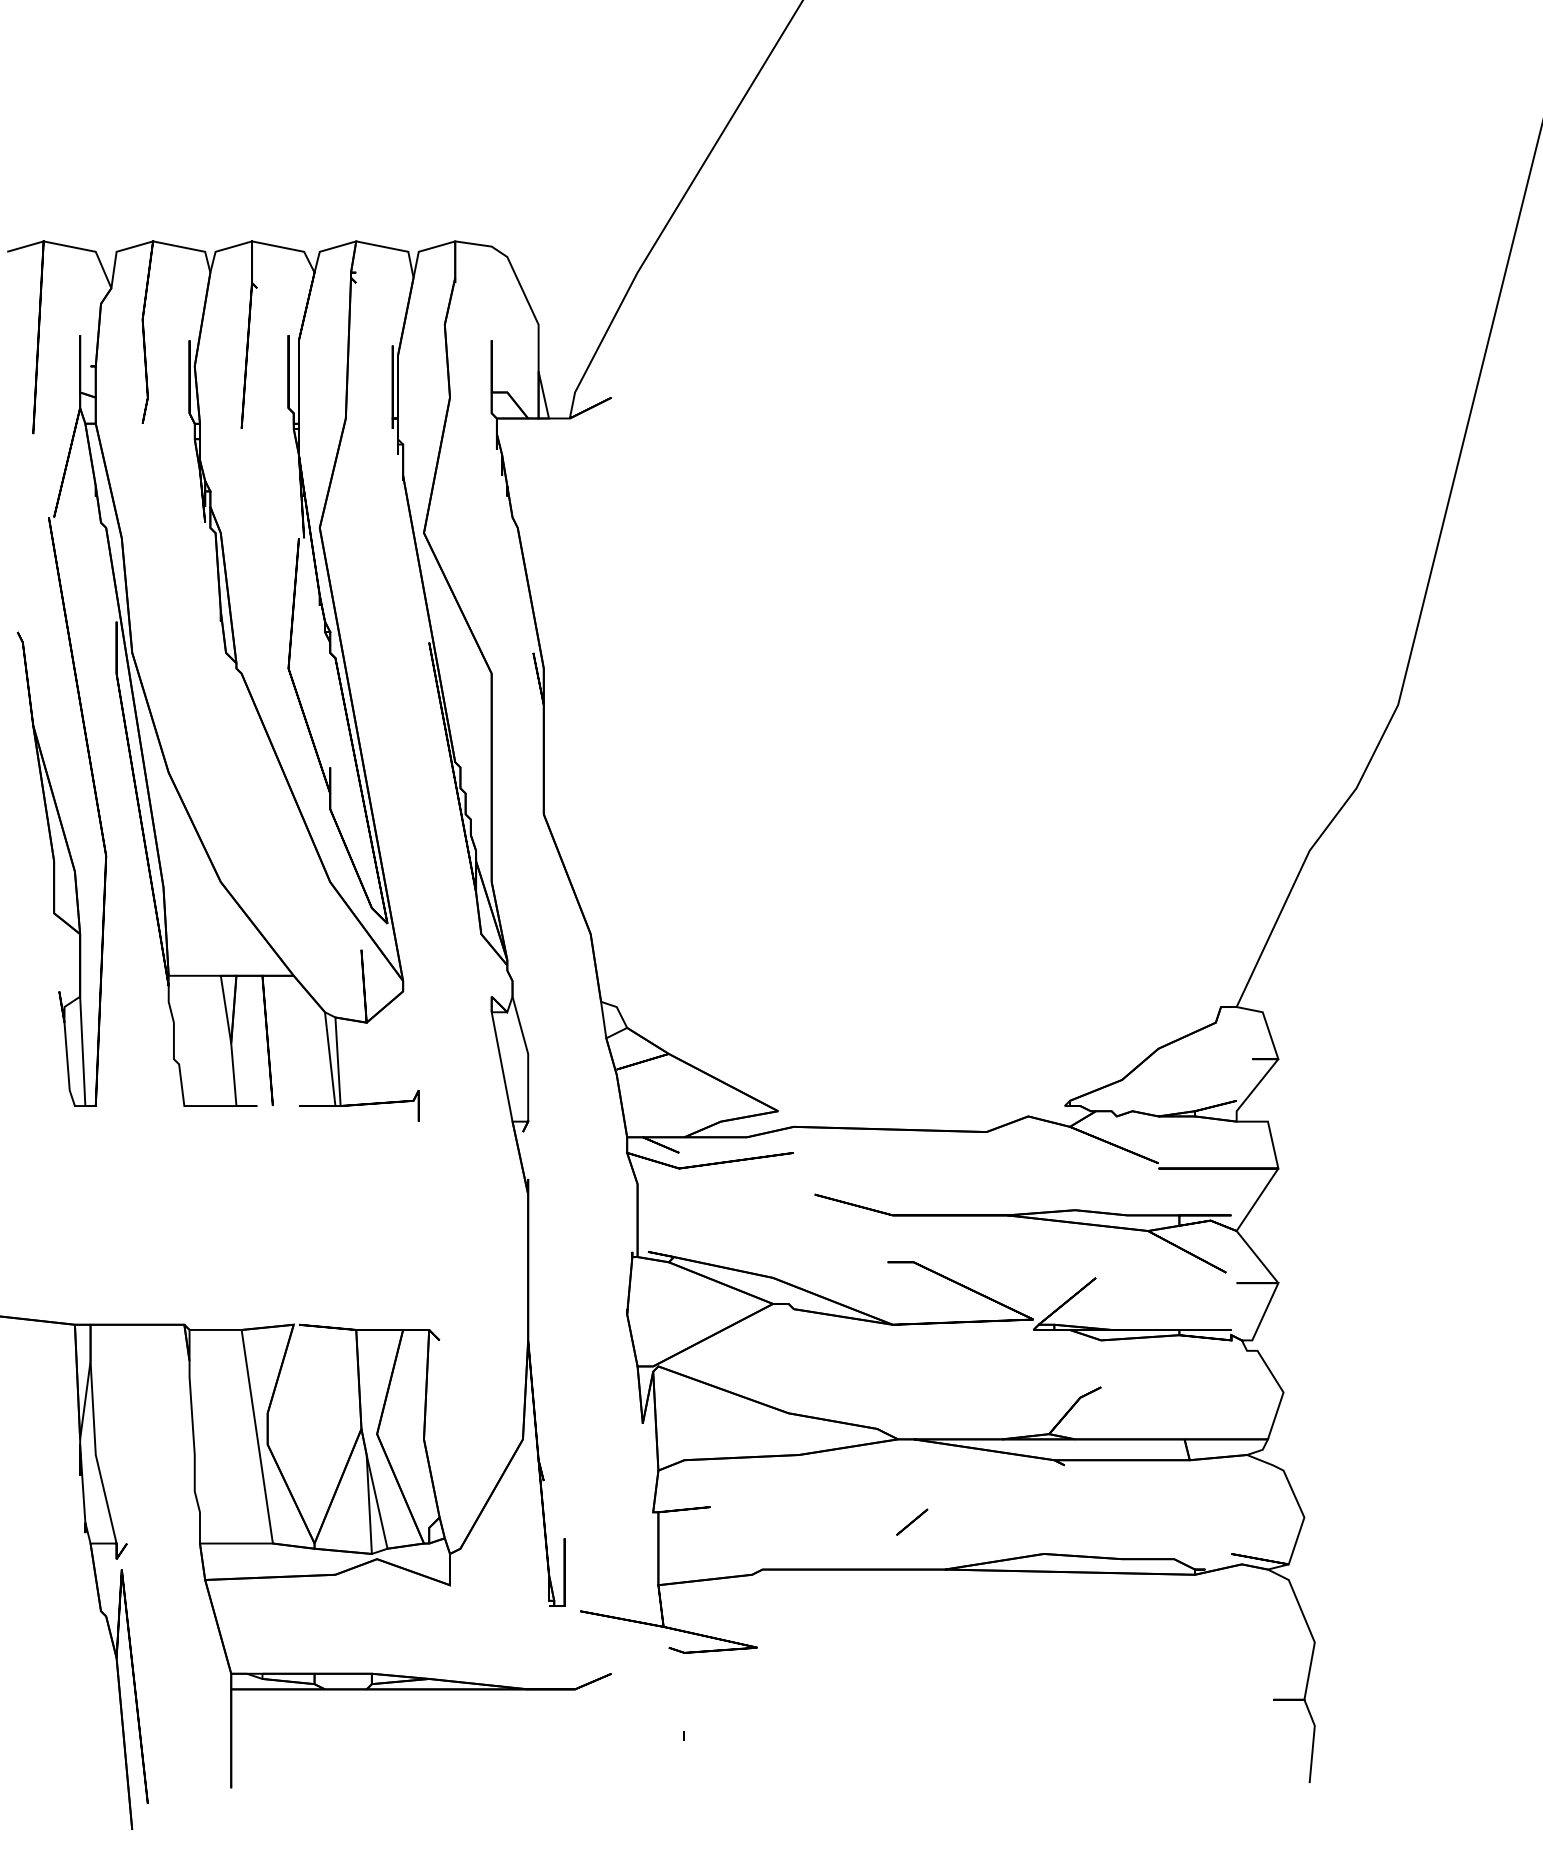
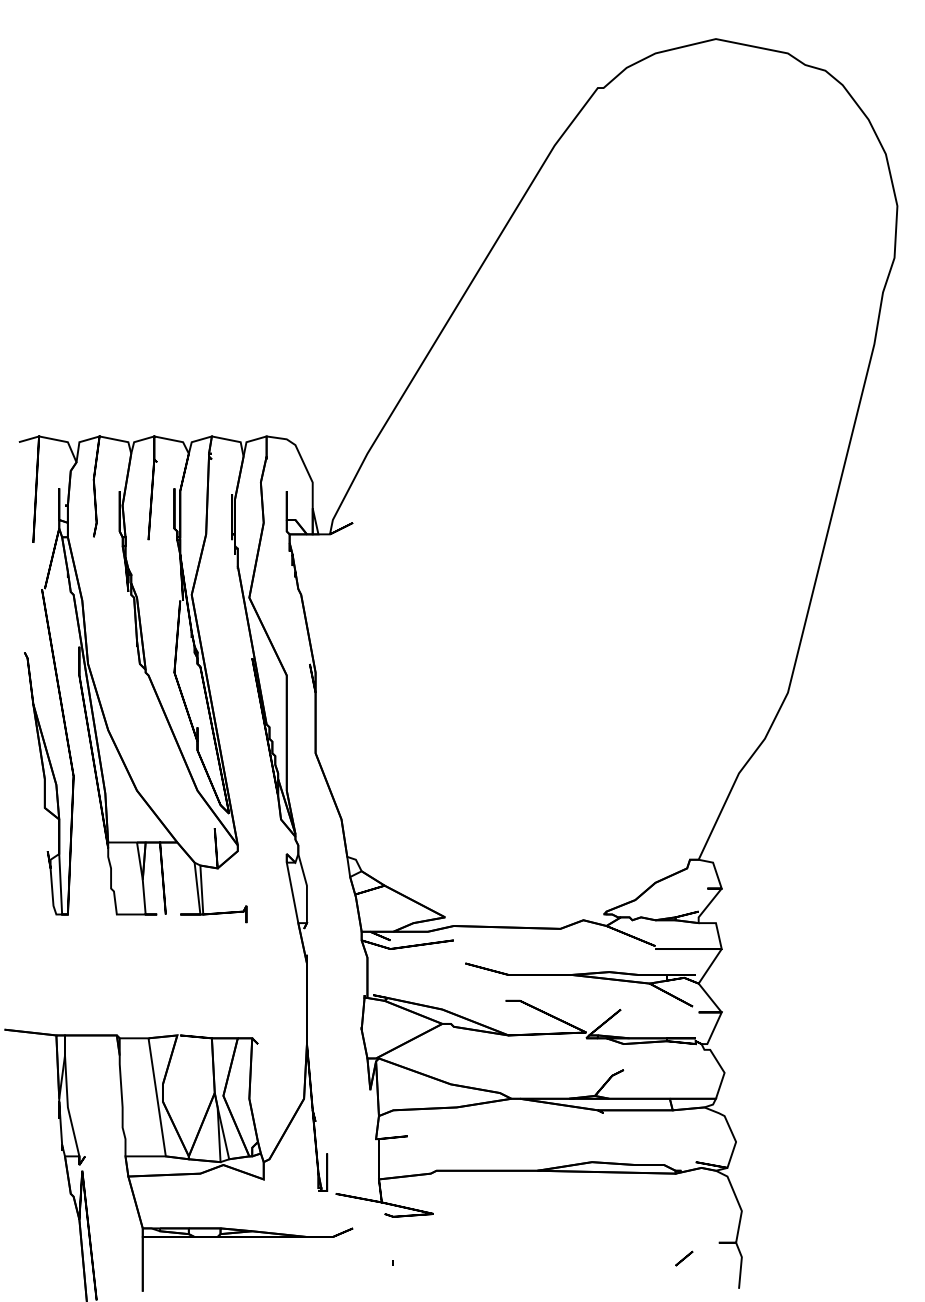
line: (912, 1522) -> (684, 1258), moved

